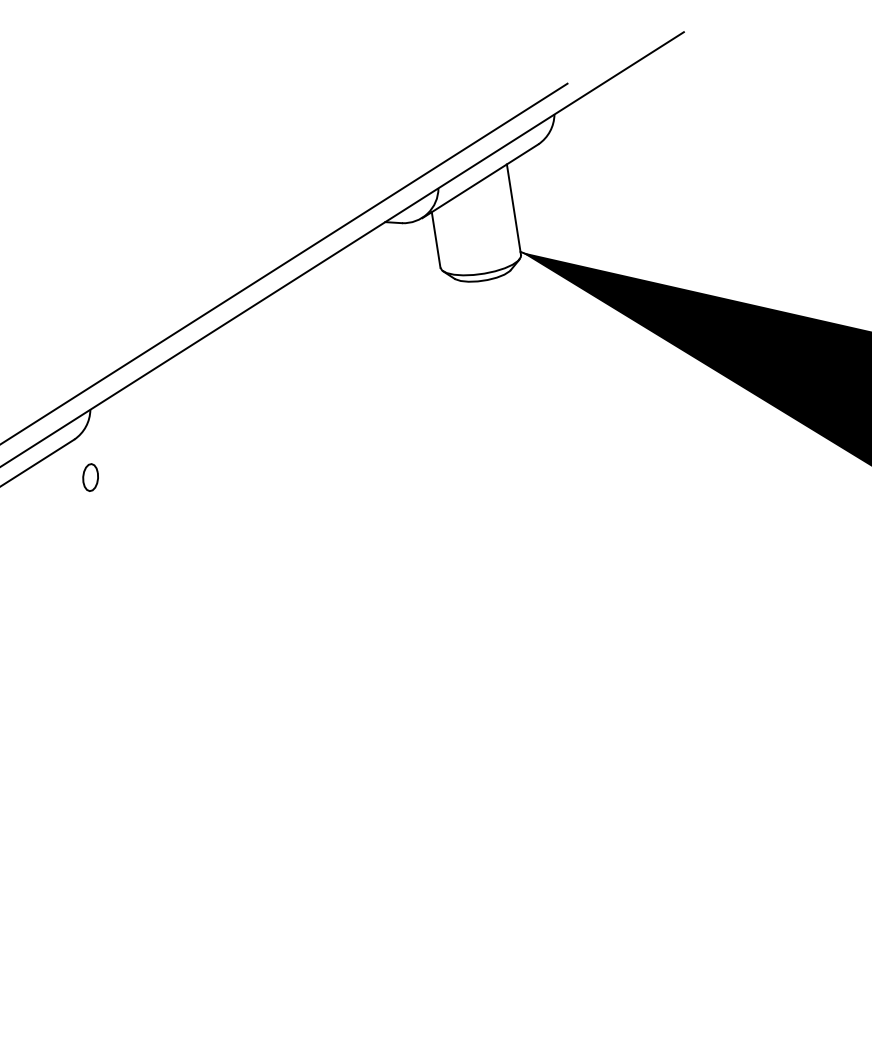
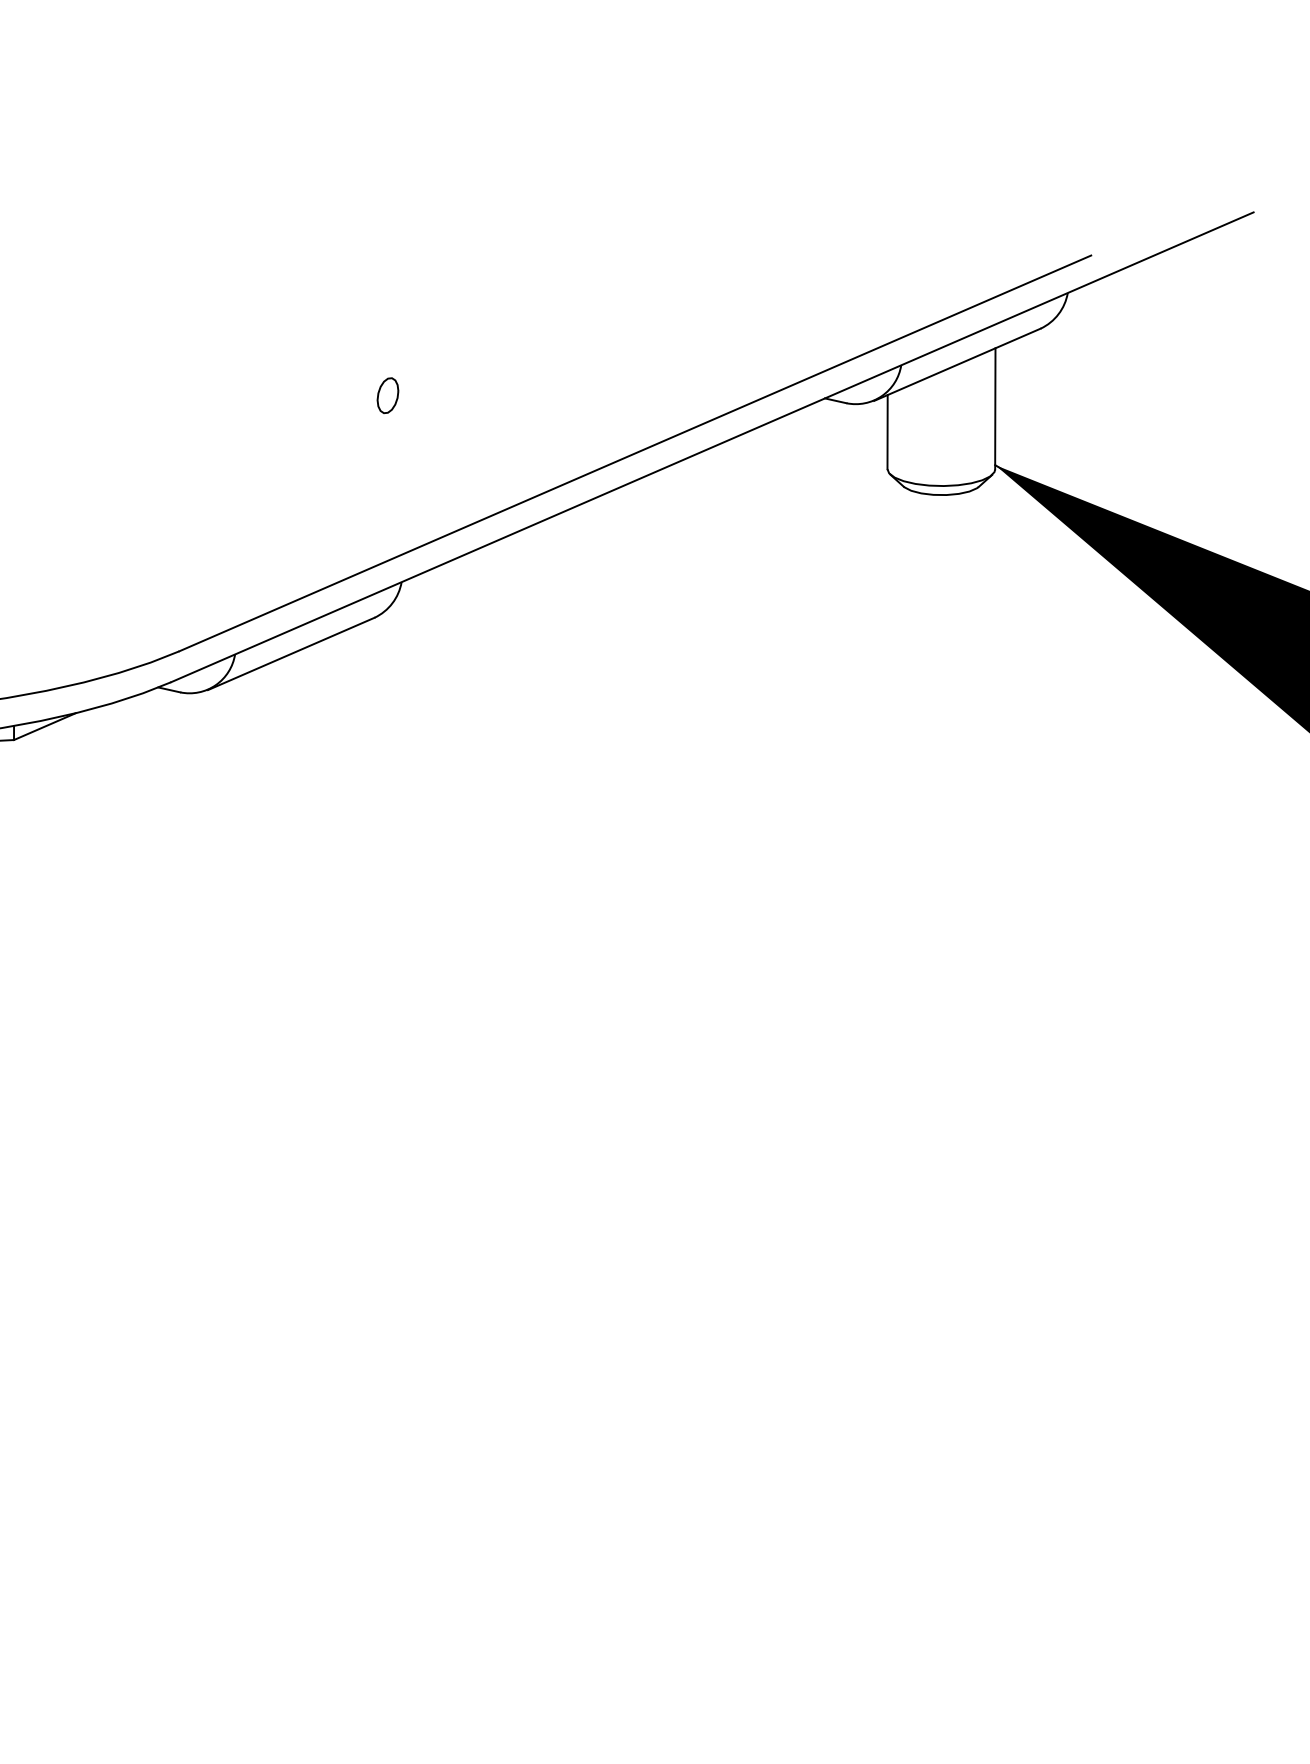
part: (90, 477) -> (387, 395), moved

